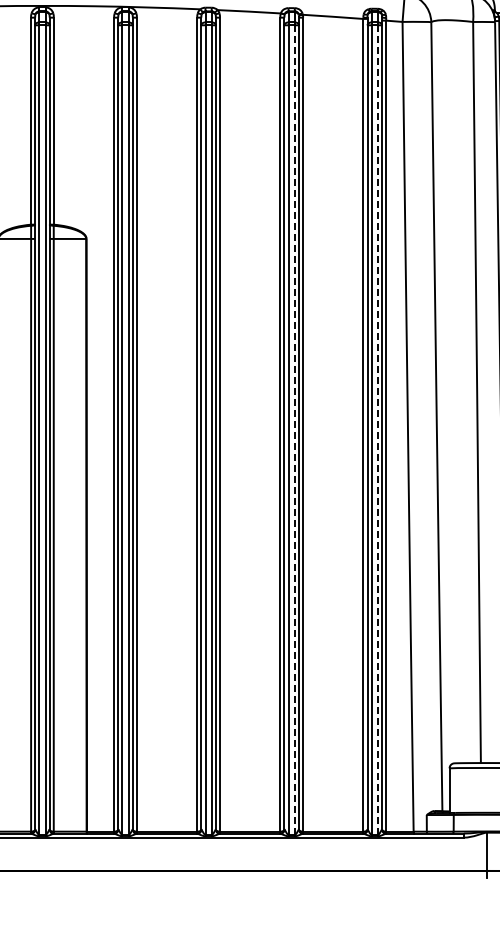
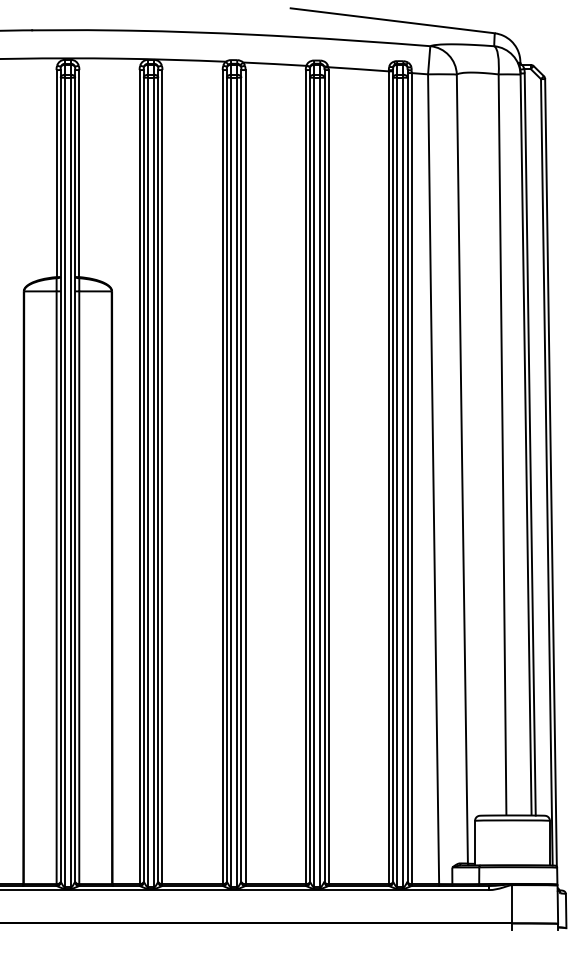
line: (294, 430) -> (320, 482), dashed -> solid
line: (377, 430) -> (403, 482), dashed -> solid

